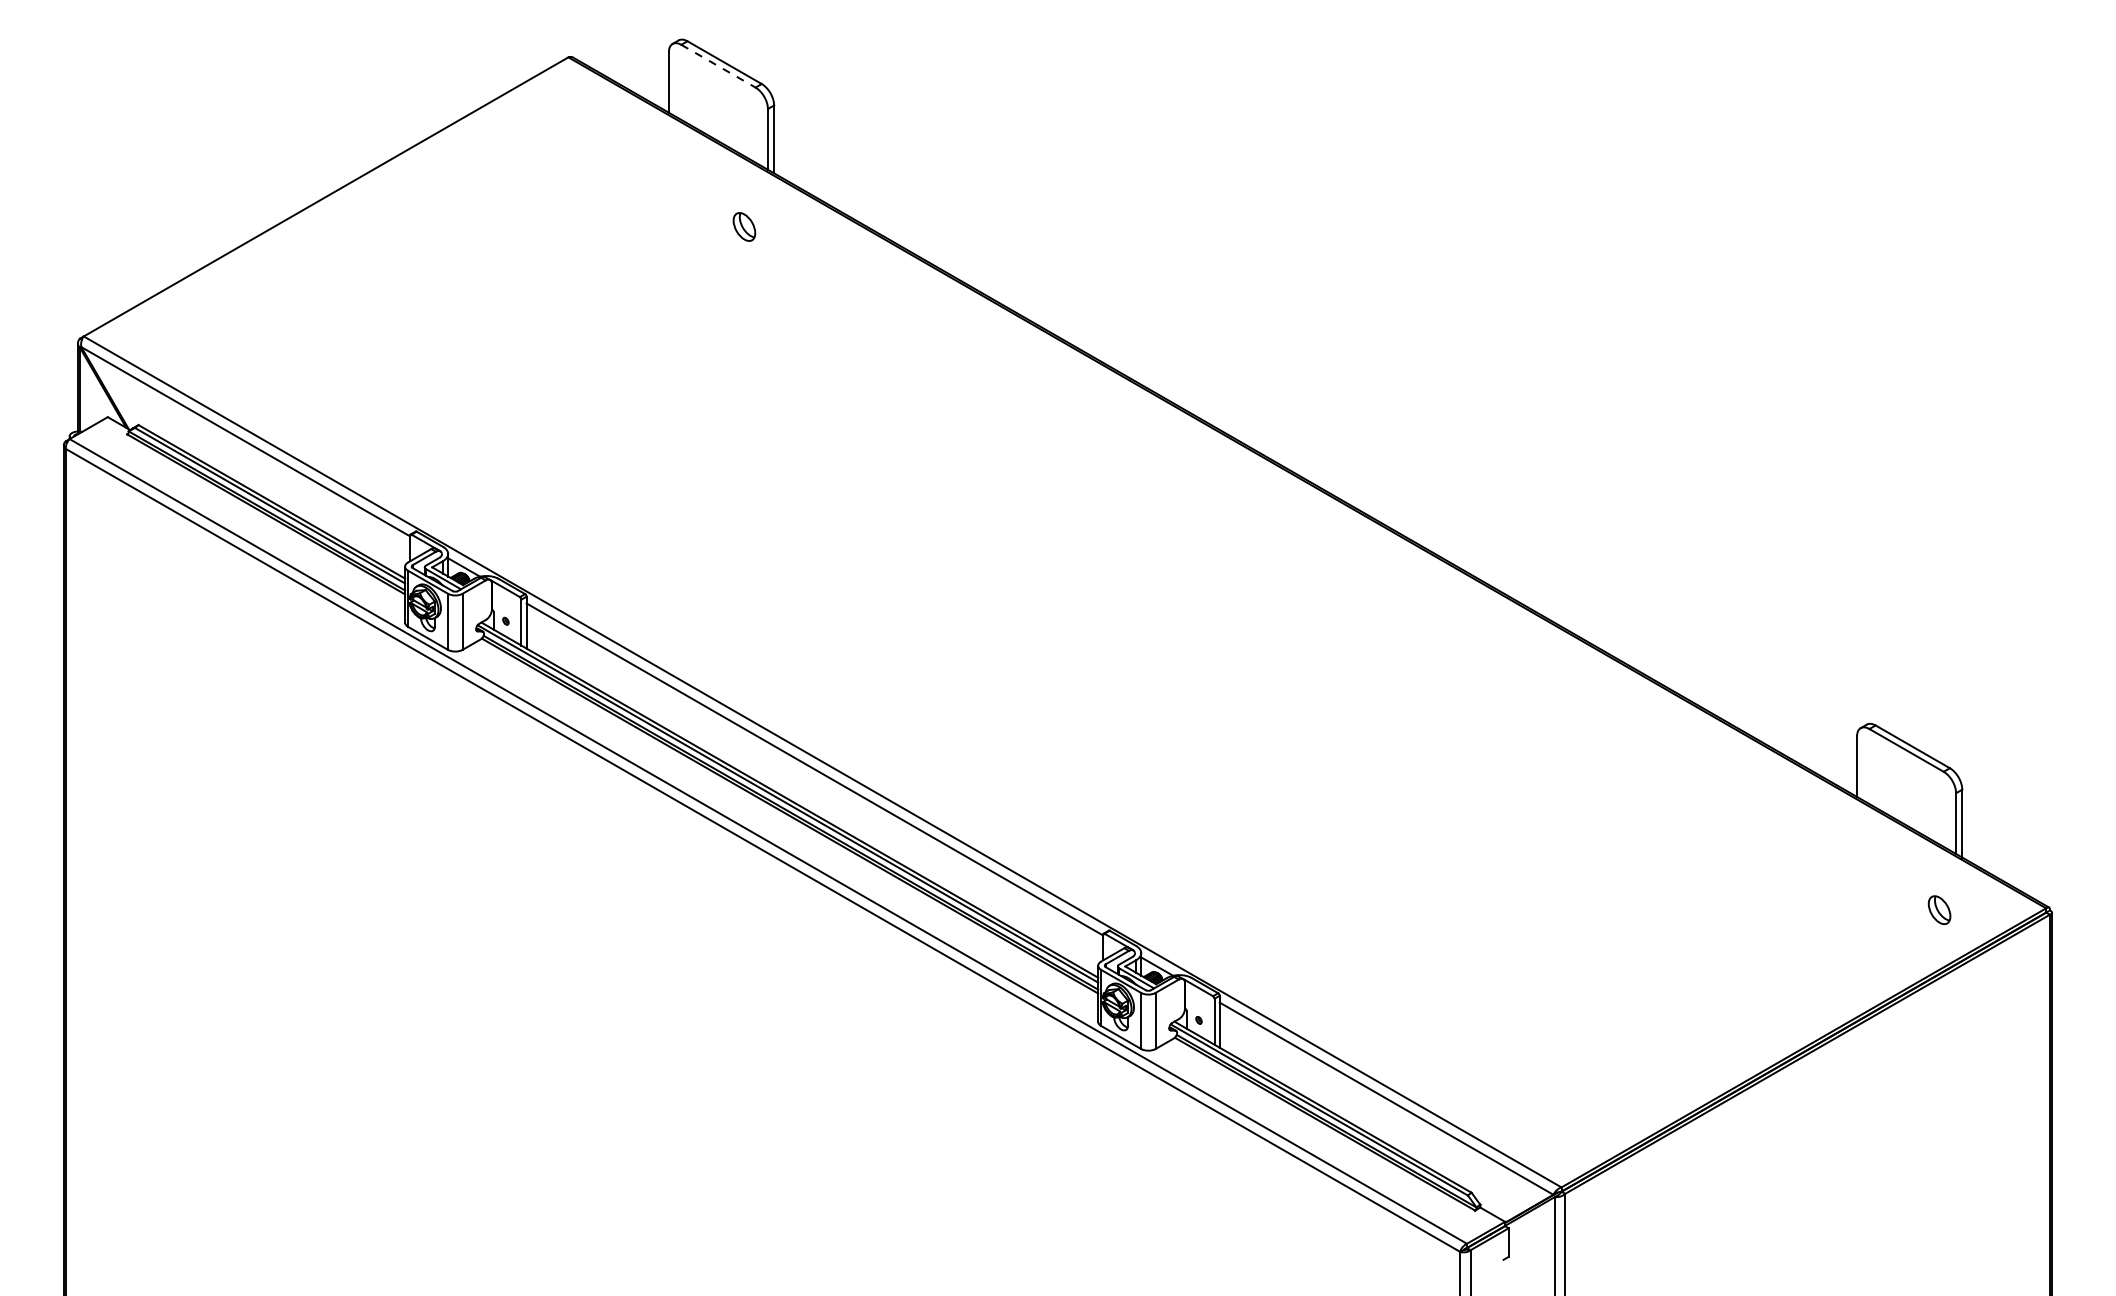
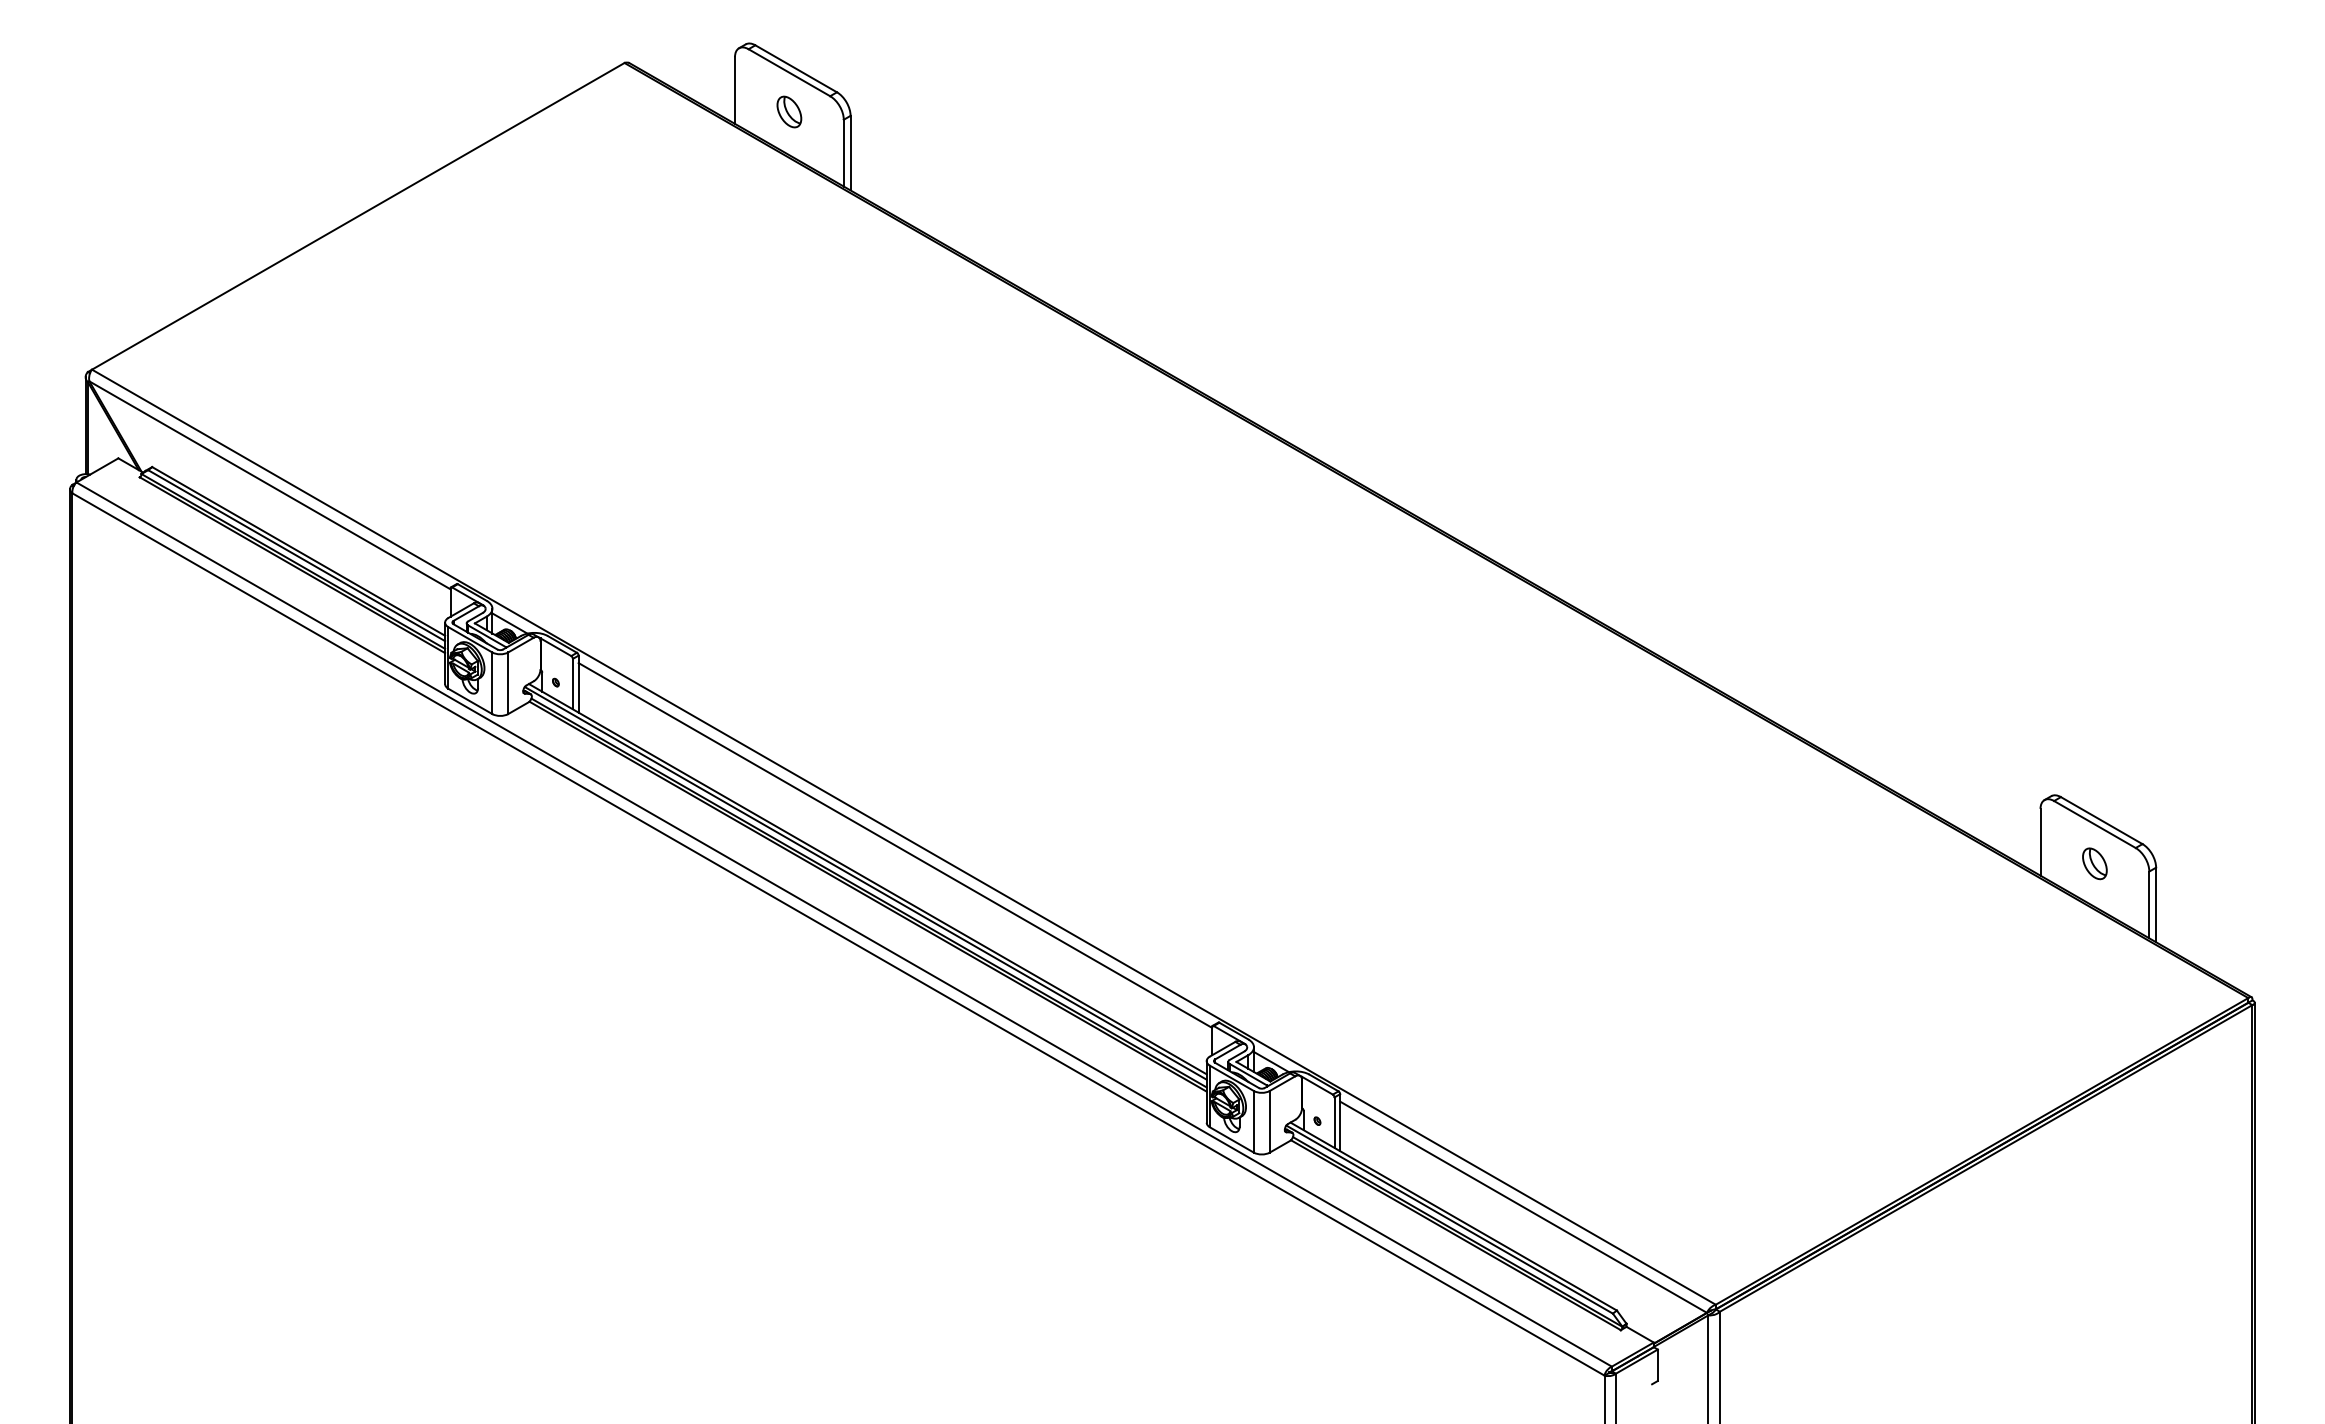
line: (718, 66) -> (789, 73), dashed -> solid
part: (744, 226) -> (789, 111), moved
part: (1939, 910) -> (2094, 864), moved

